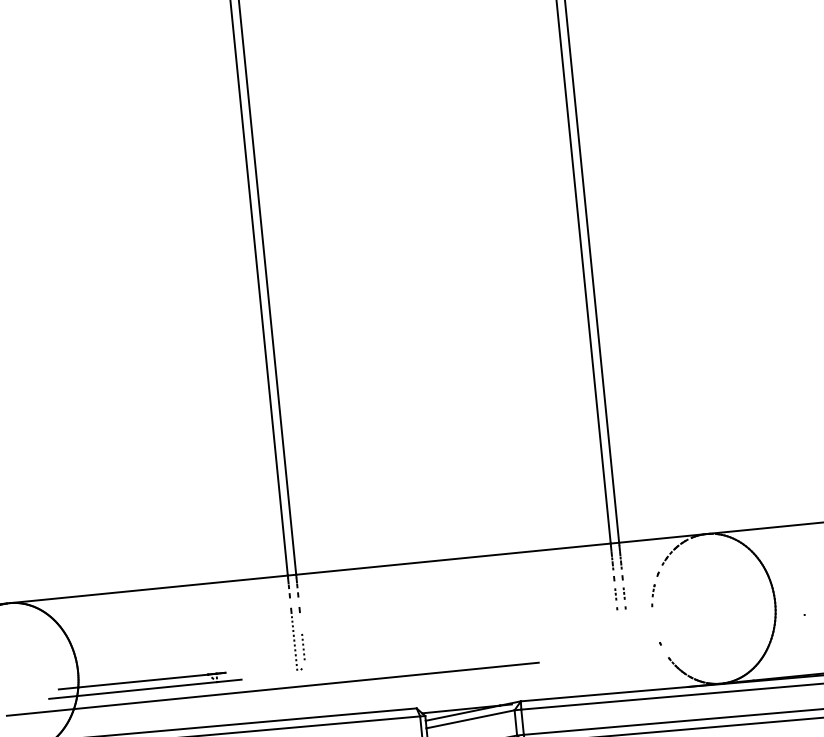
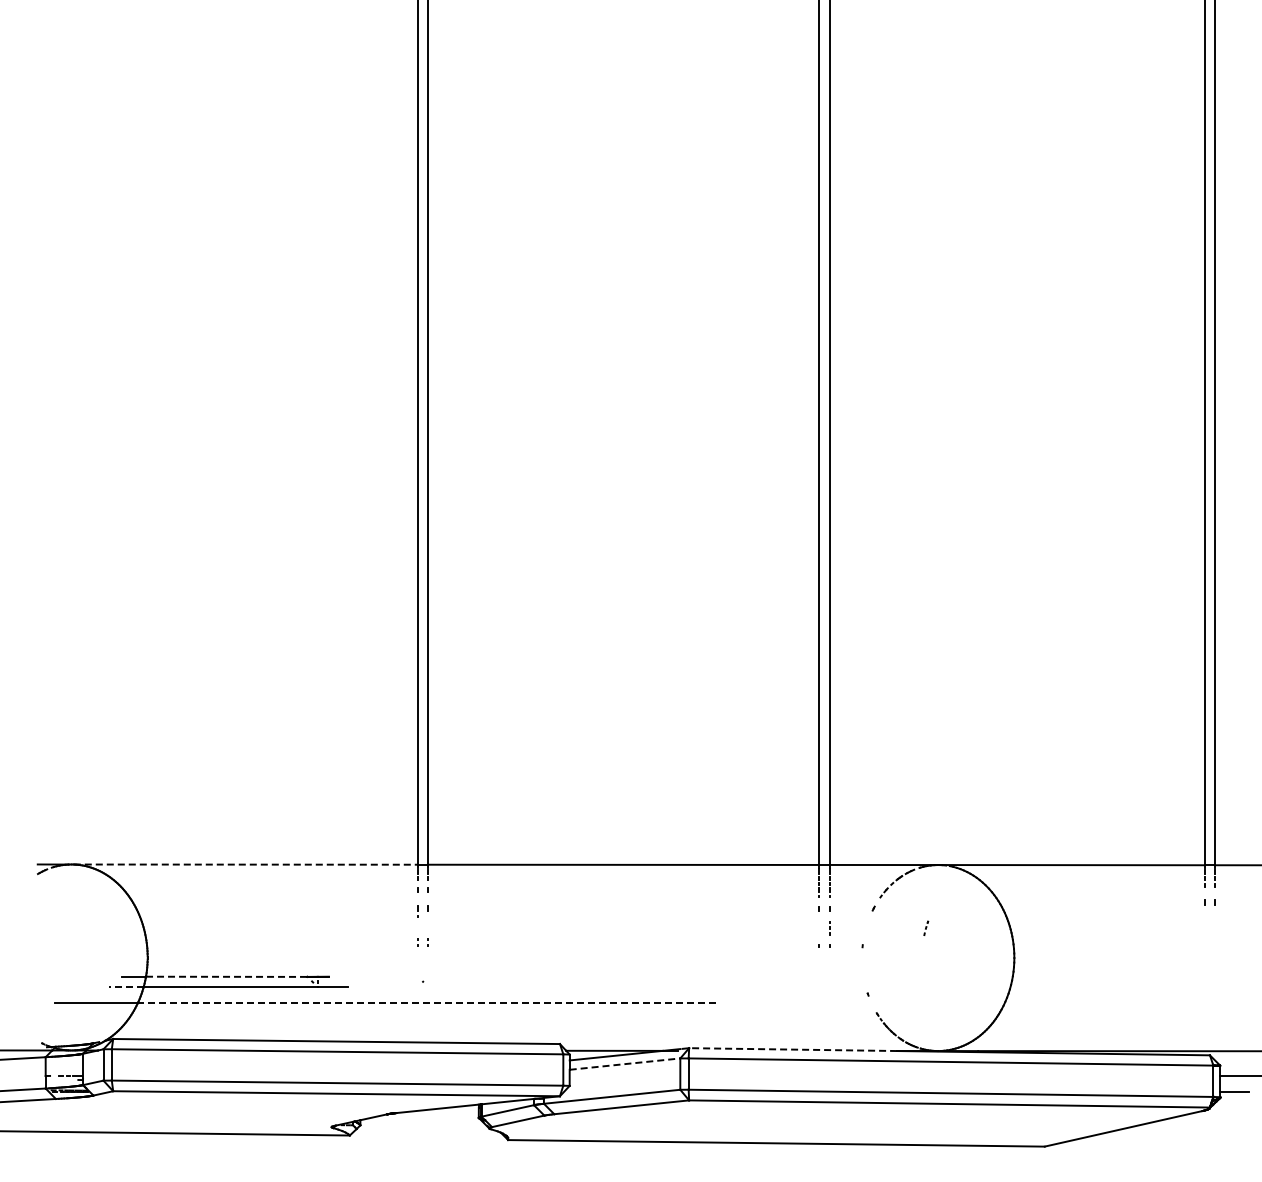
line: (149, 589) -> (245, 864), solid -> dashed
part: (653, 590) -> (926, 927), moved
line: (615, 594) -> (818, 928), removed
line: (143, 680) -> (226, 976), solid -> dashed
line: (305, 685) -> (426, 1002), solid -> dashed
line: (604, 694) -> (793, 1049), solid -> dashed
line: (62, 697) -> (125, 987), solid -> dashed
line: (470, 719) -> (625, 1064), solid -> dashed

